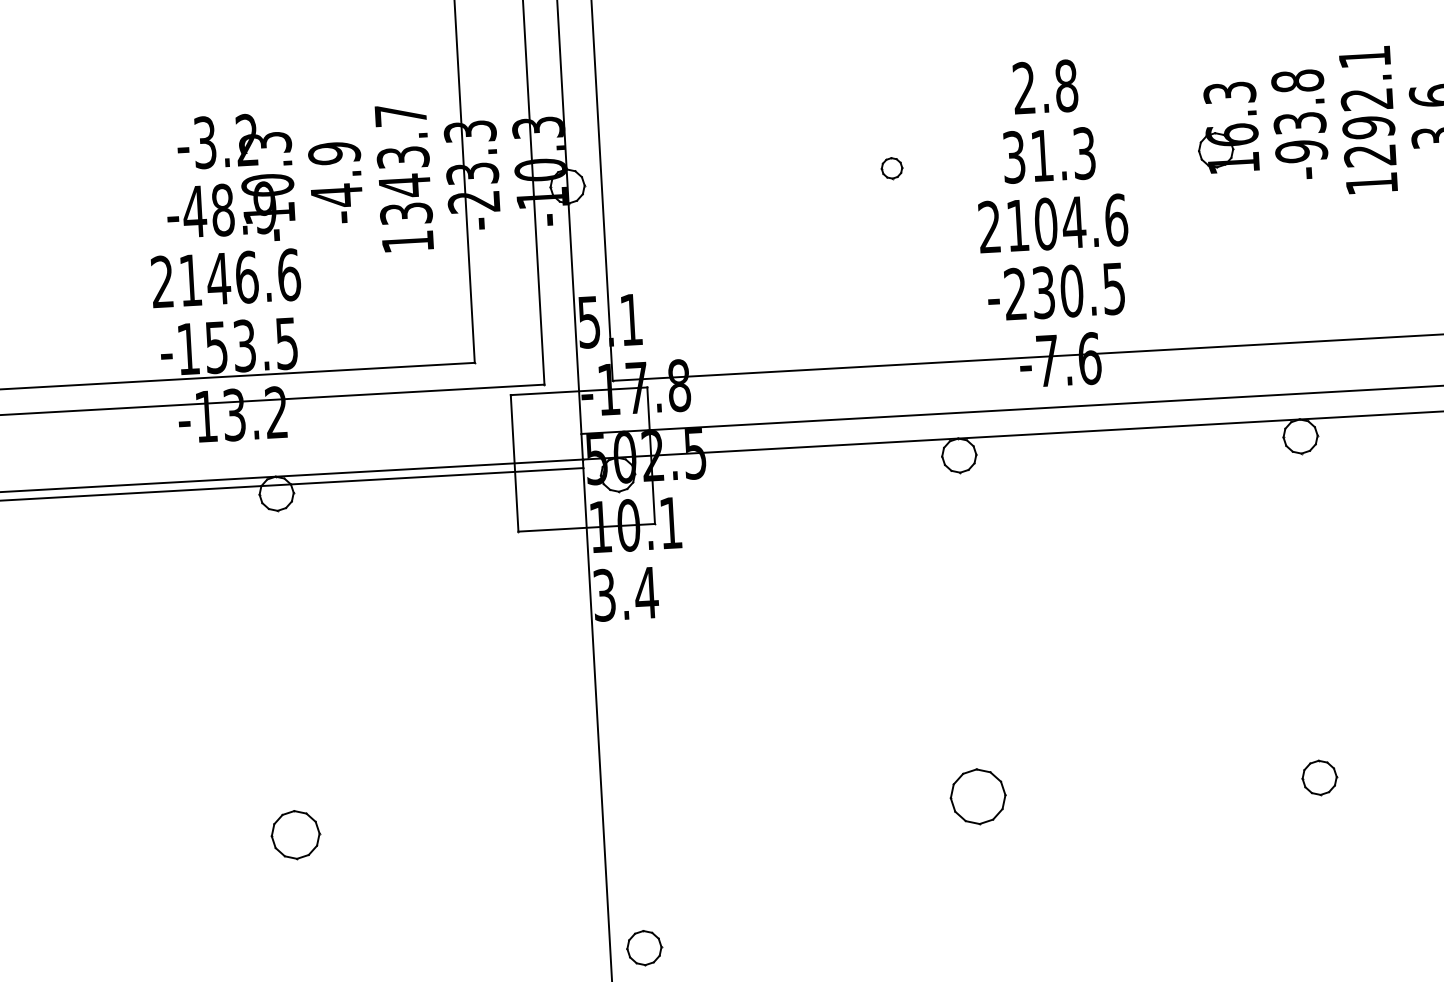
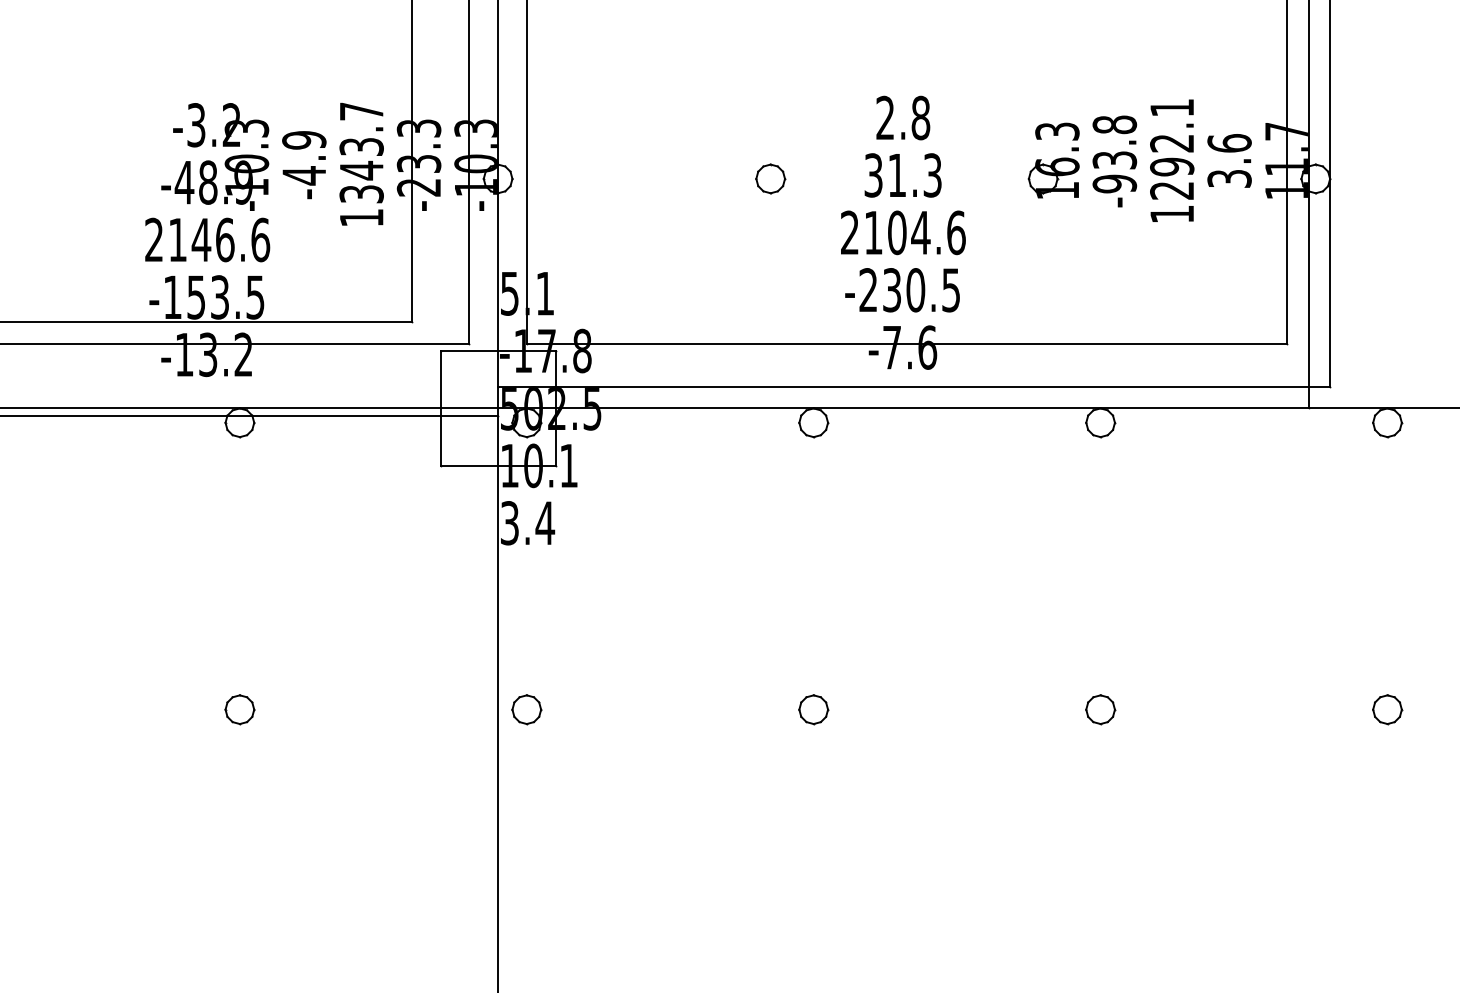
part: (891, 167) -> (770, 178), size x1.67
part: (978, 796) -> (813, 709), size x0.62
part: (295, 834) -> (239, 709), size x0.71
part: (644, 947) -> (526, 709), moved

